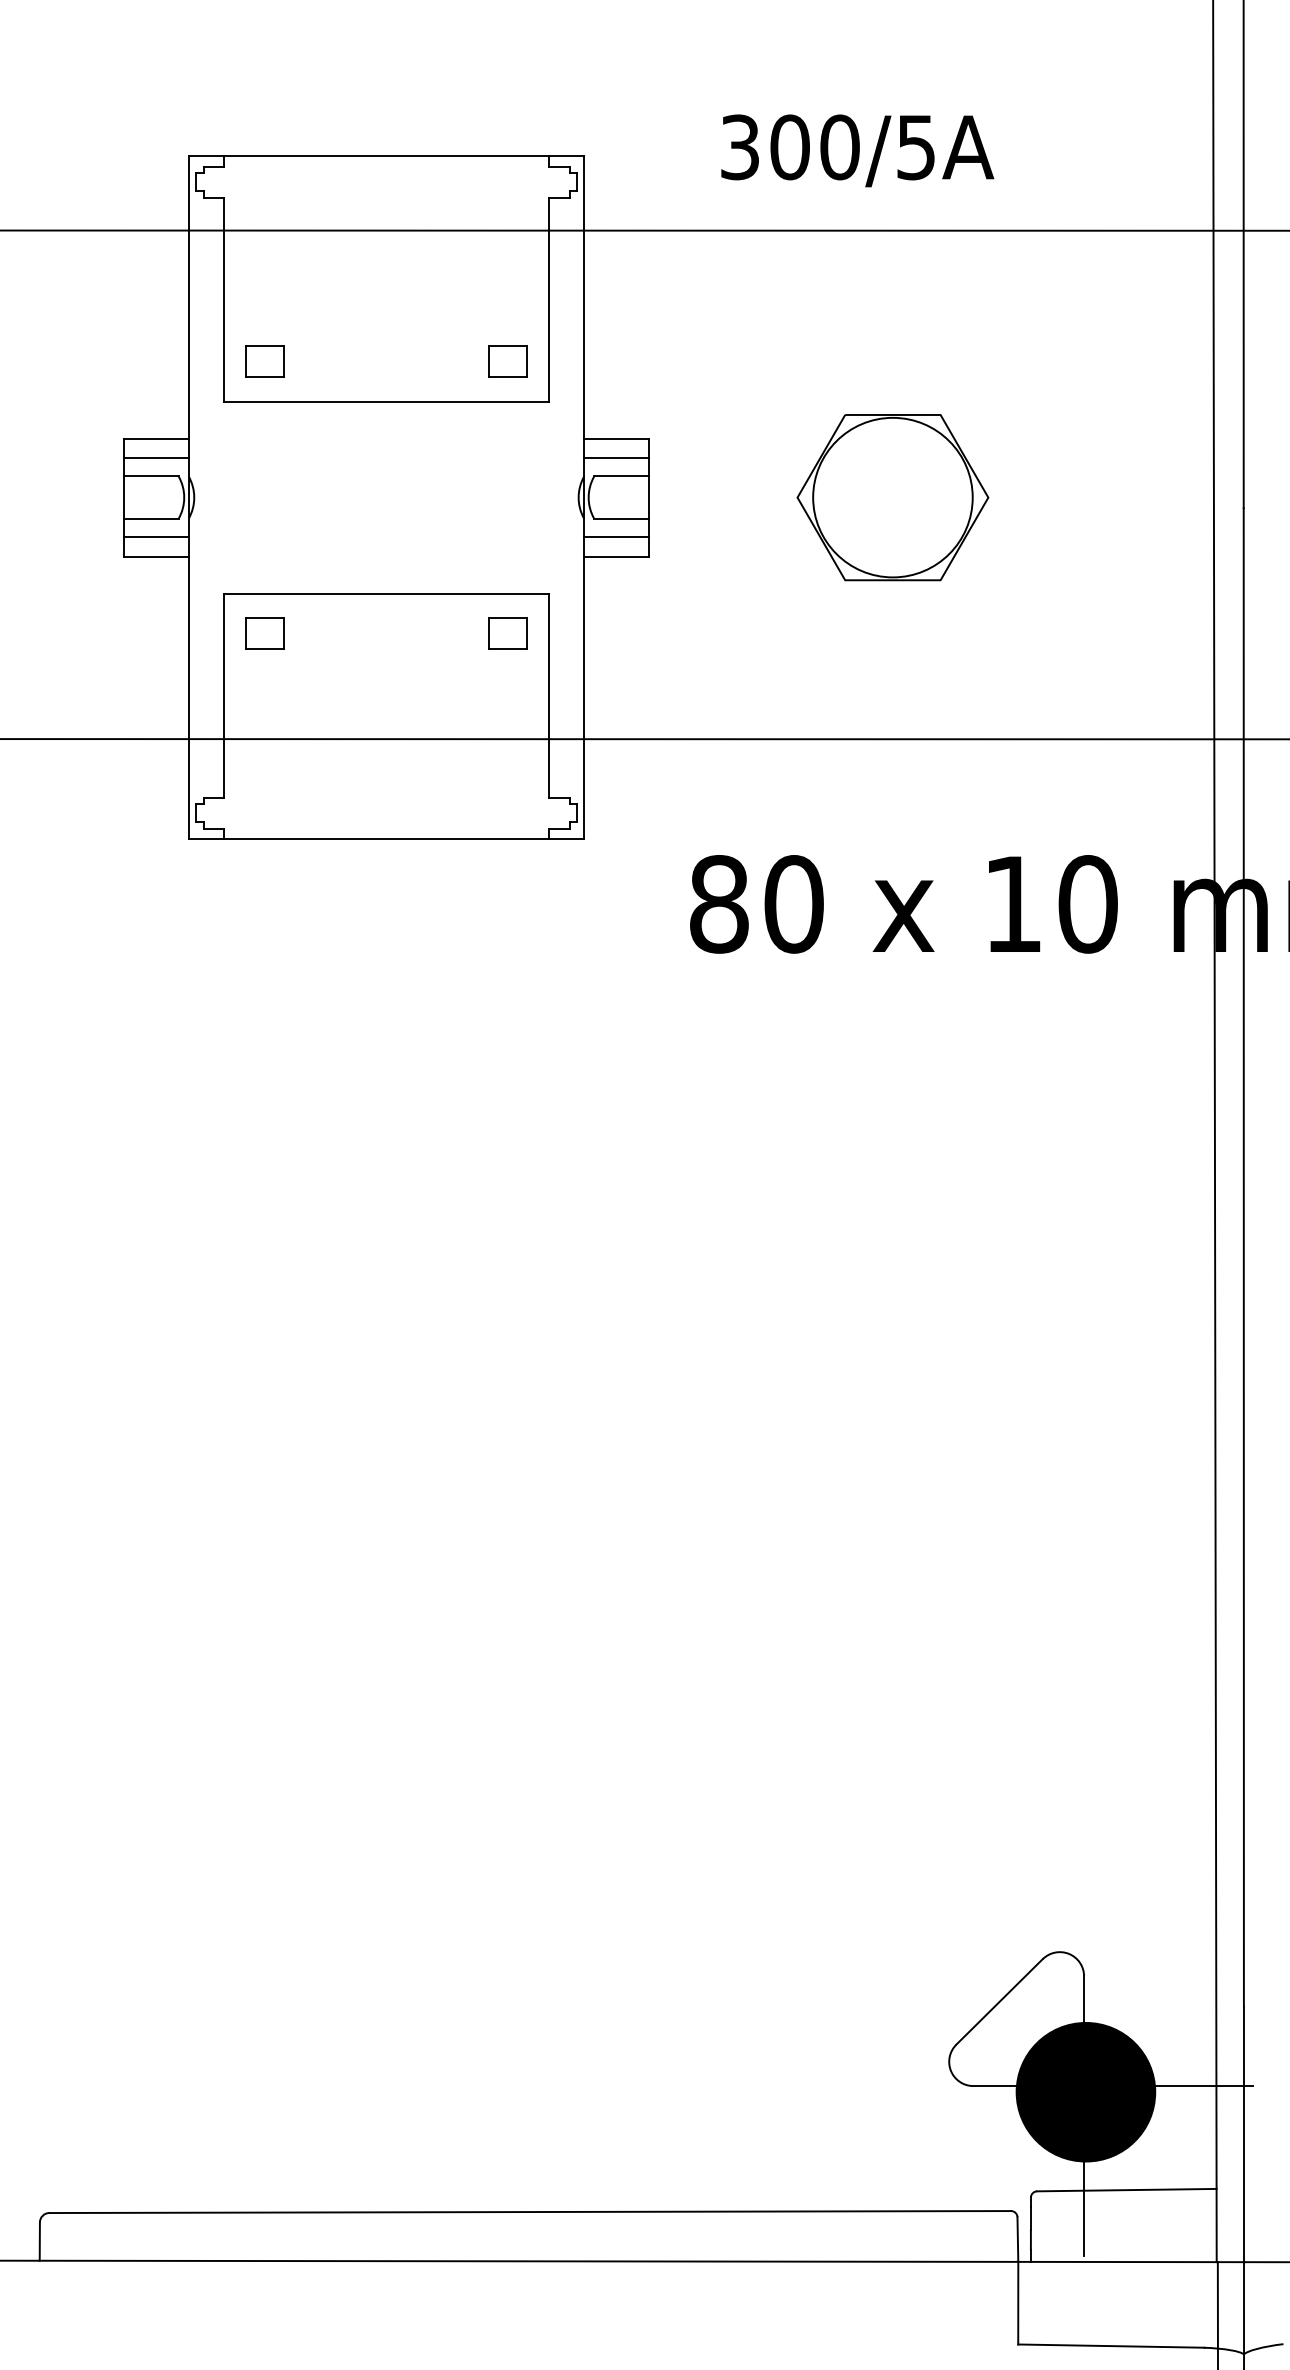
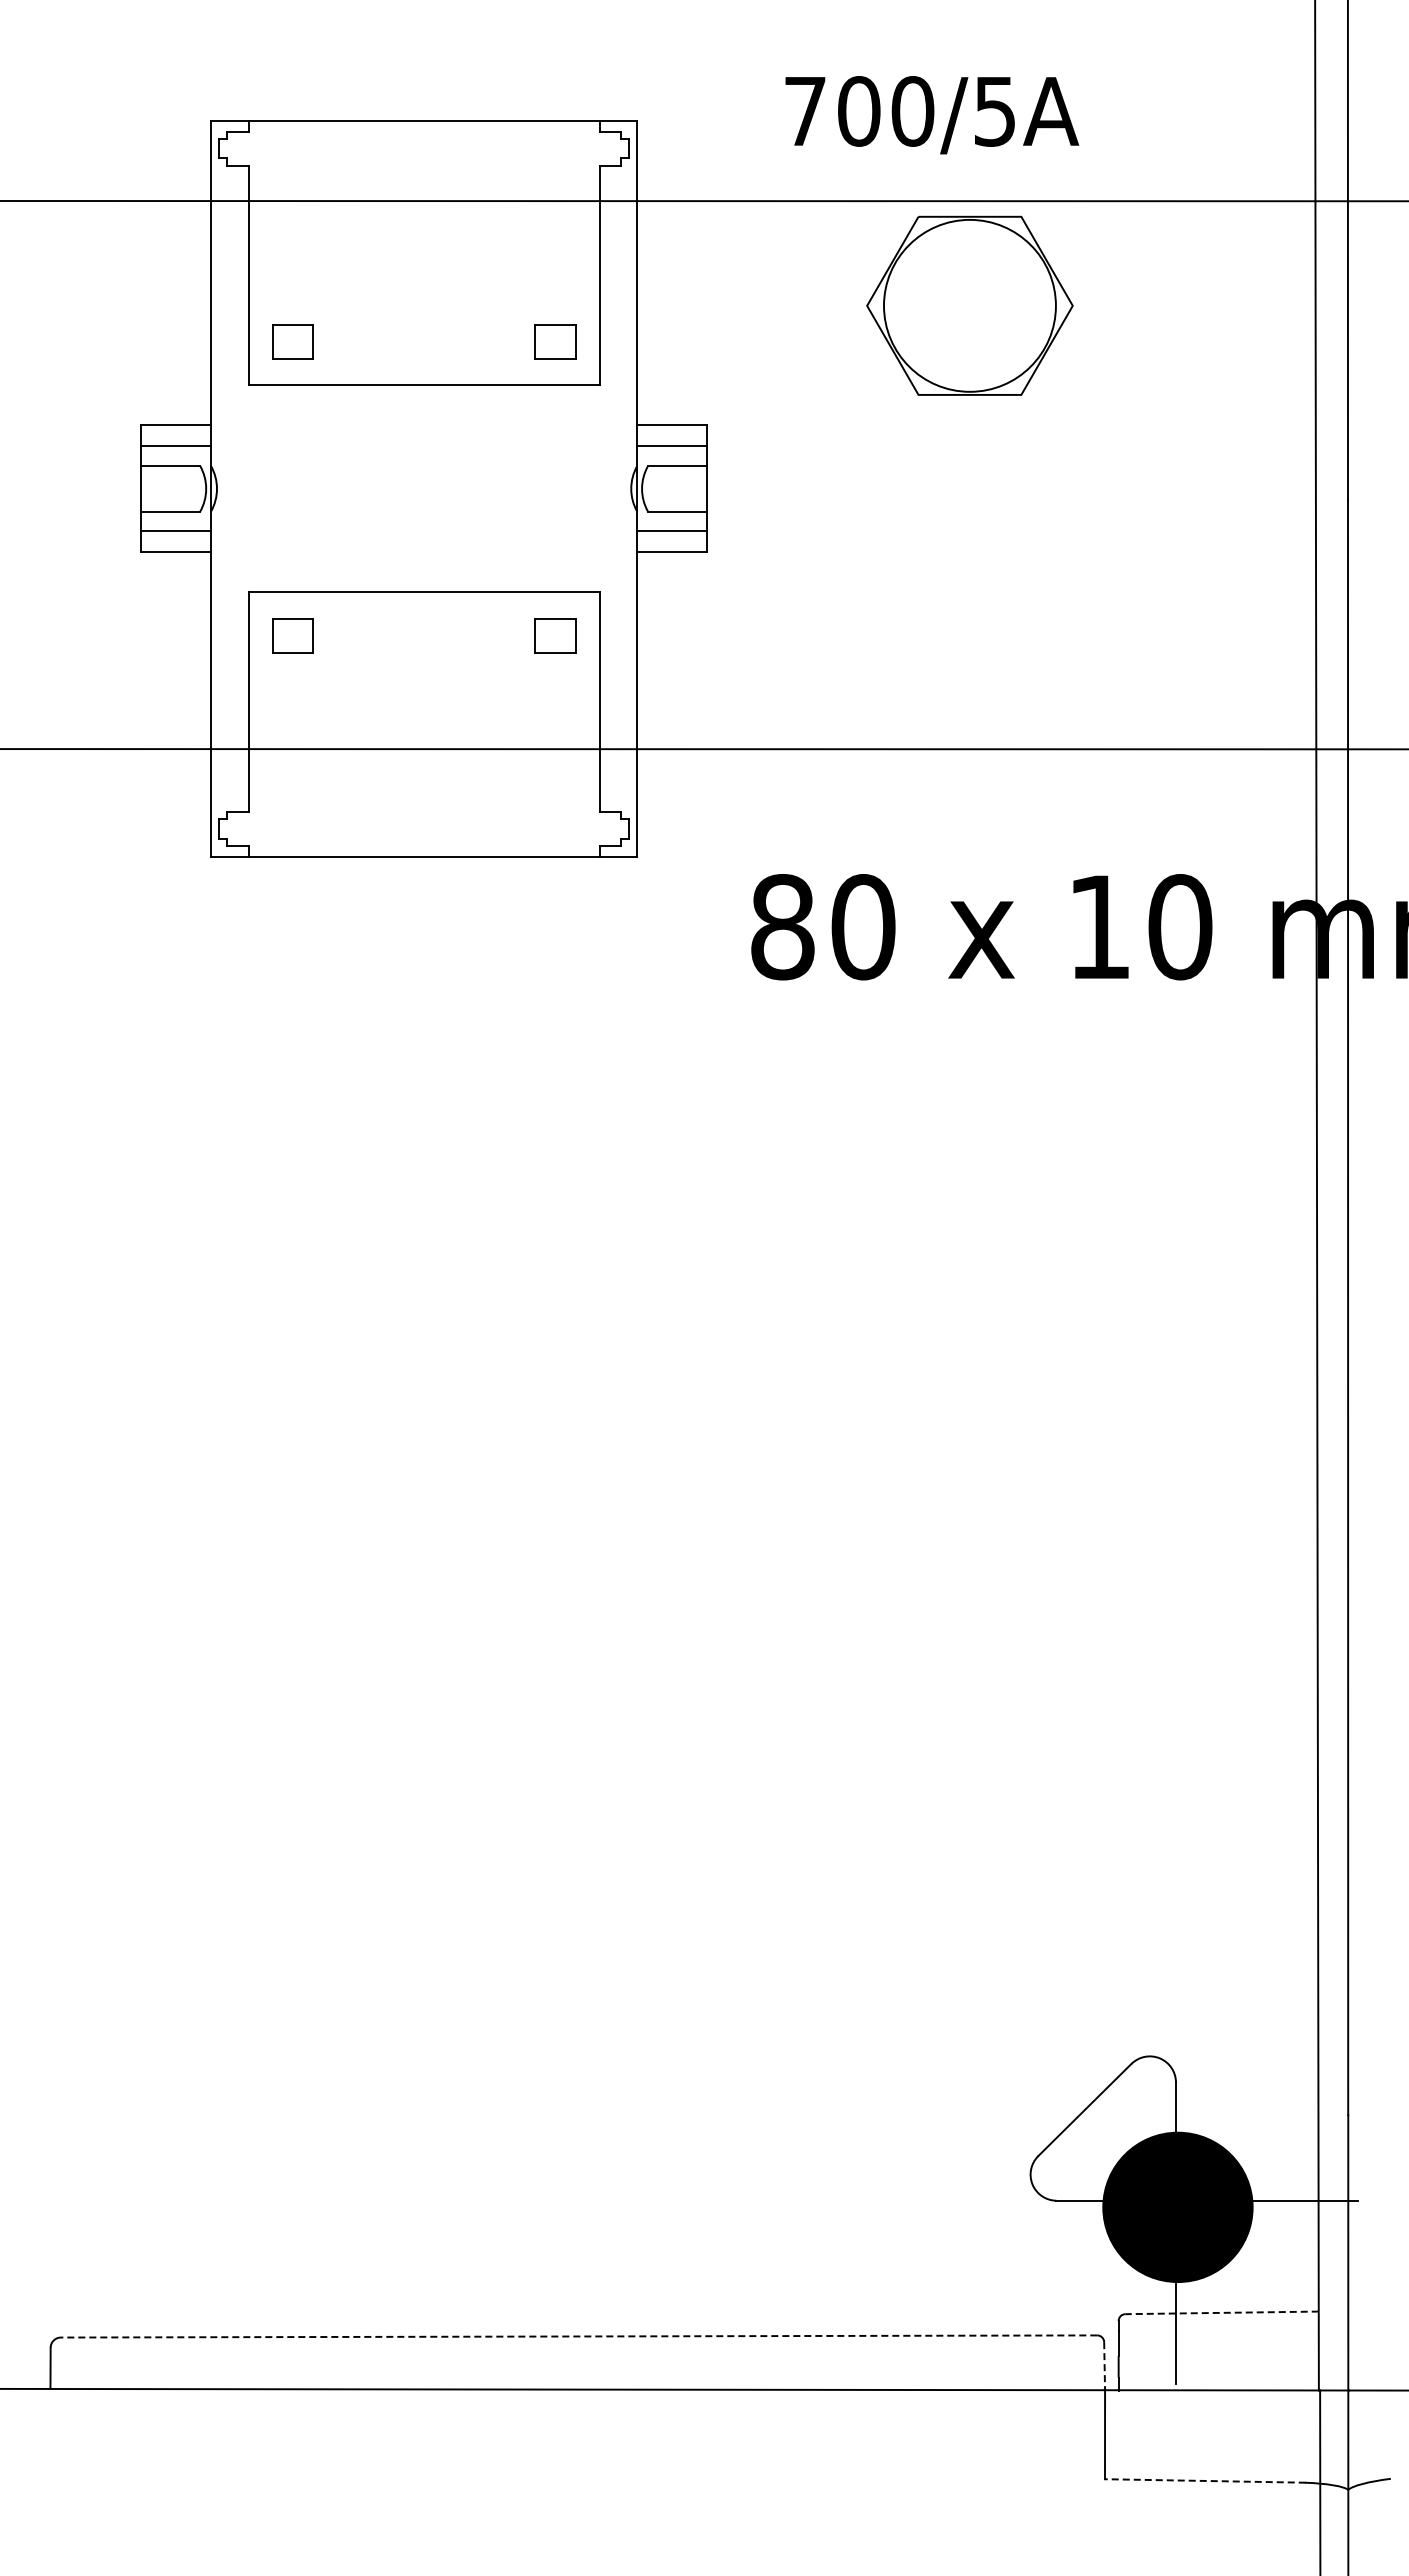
text: (740, 147) -> (805, 111), 300/5A -> 700/5A
part: (892, 497) -> (969, 305), moved
line: (1127, 2189) -> (1222, 2312), solid -> dashed
line: (529, 2212) -> (578, 2336), solid -> dashed
line: (1017, 2239) -> (1104, 2366), solid -> dashed
line: (1110, 2345) -> (1204, 2480), solid -> dashed

